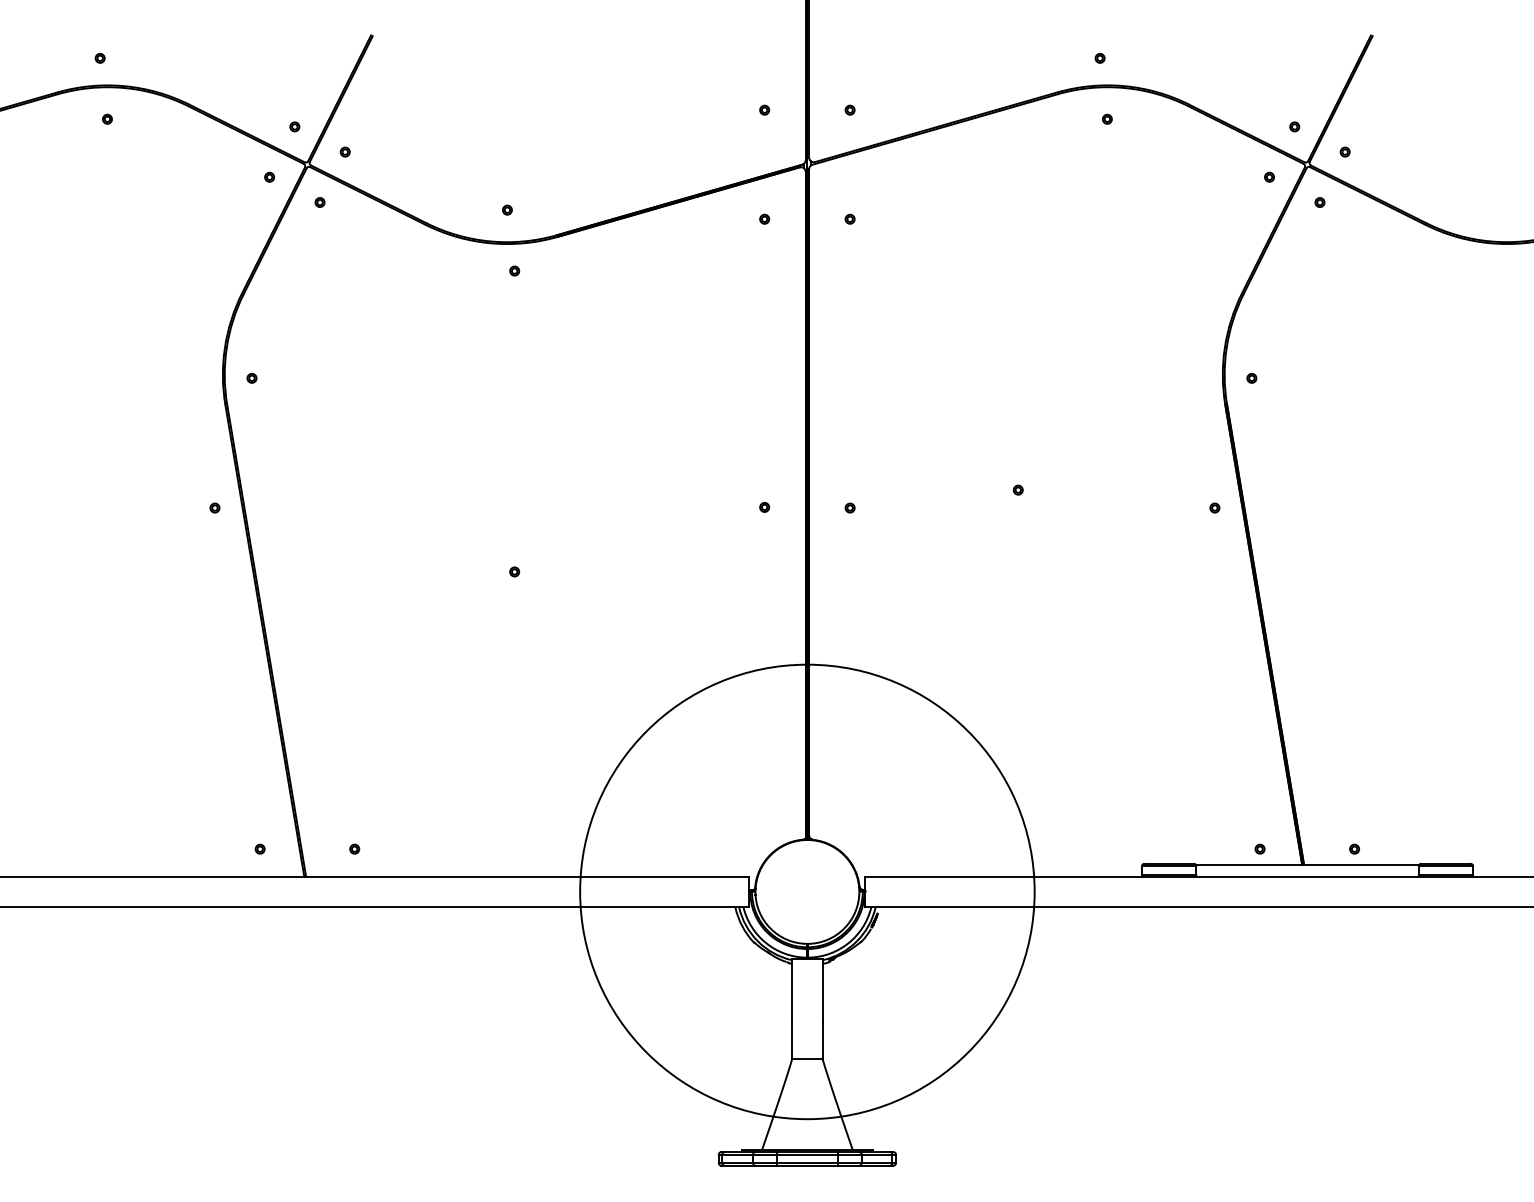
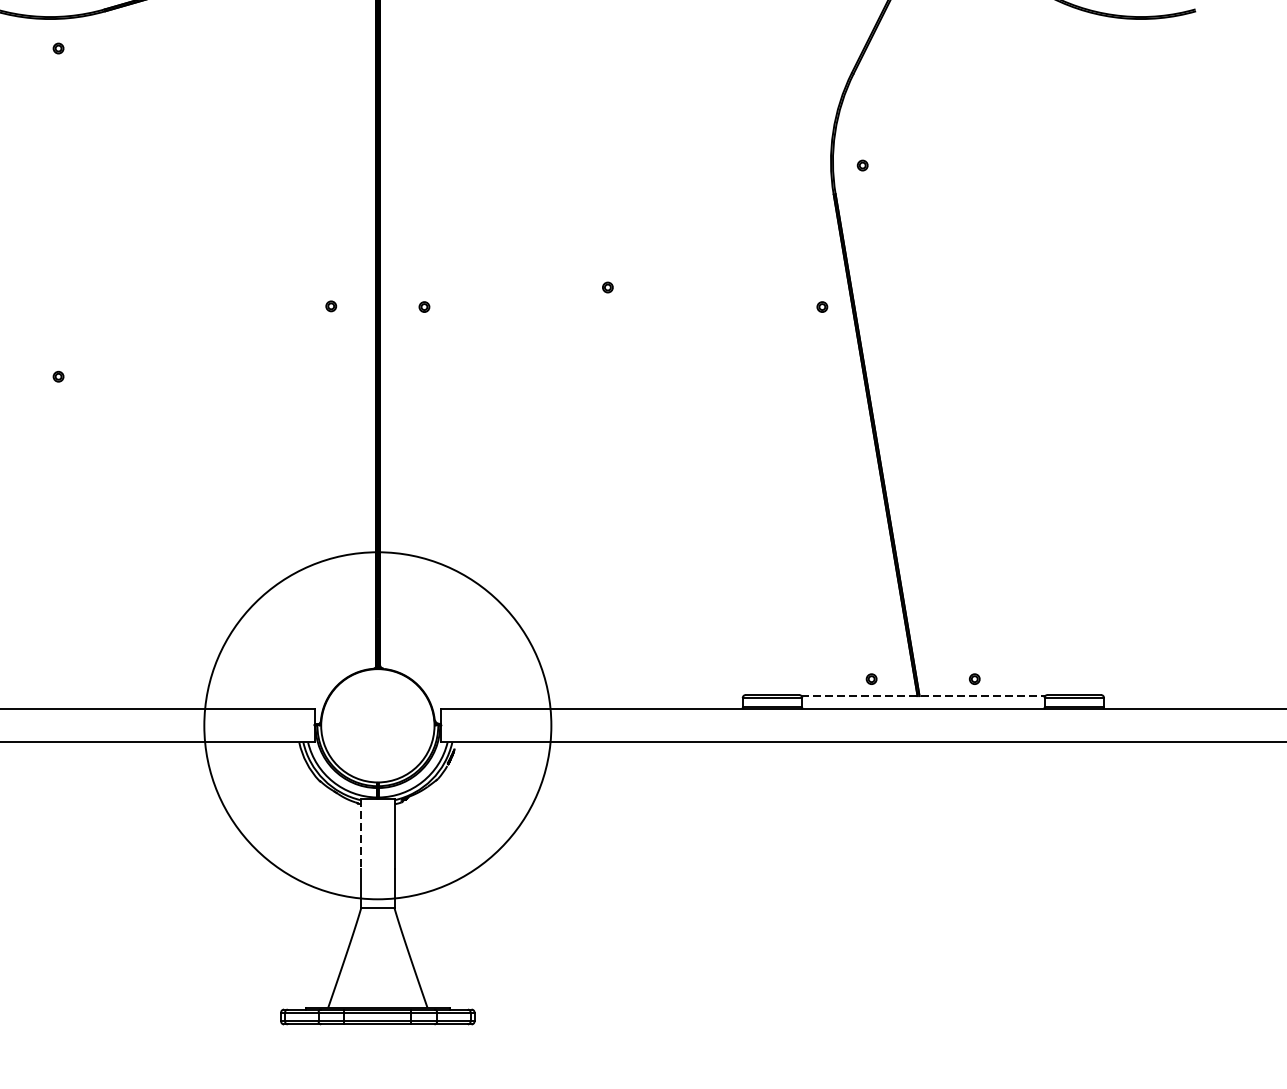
line: (1307, 864) -> (923, 695), solid -> dashed
circle: (807, 891) -> (377, 725), size x0.7
line: (792, 991) -> (361, 834), solid -> dashed

